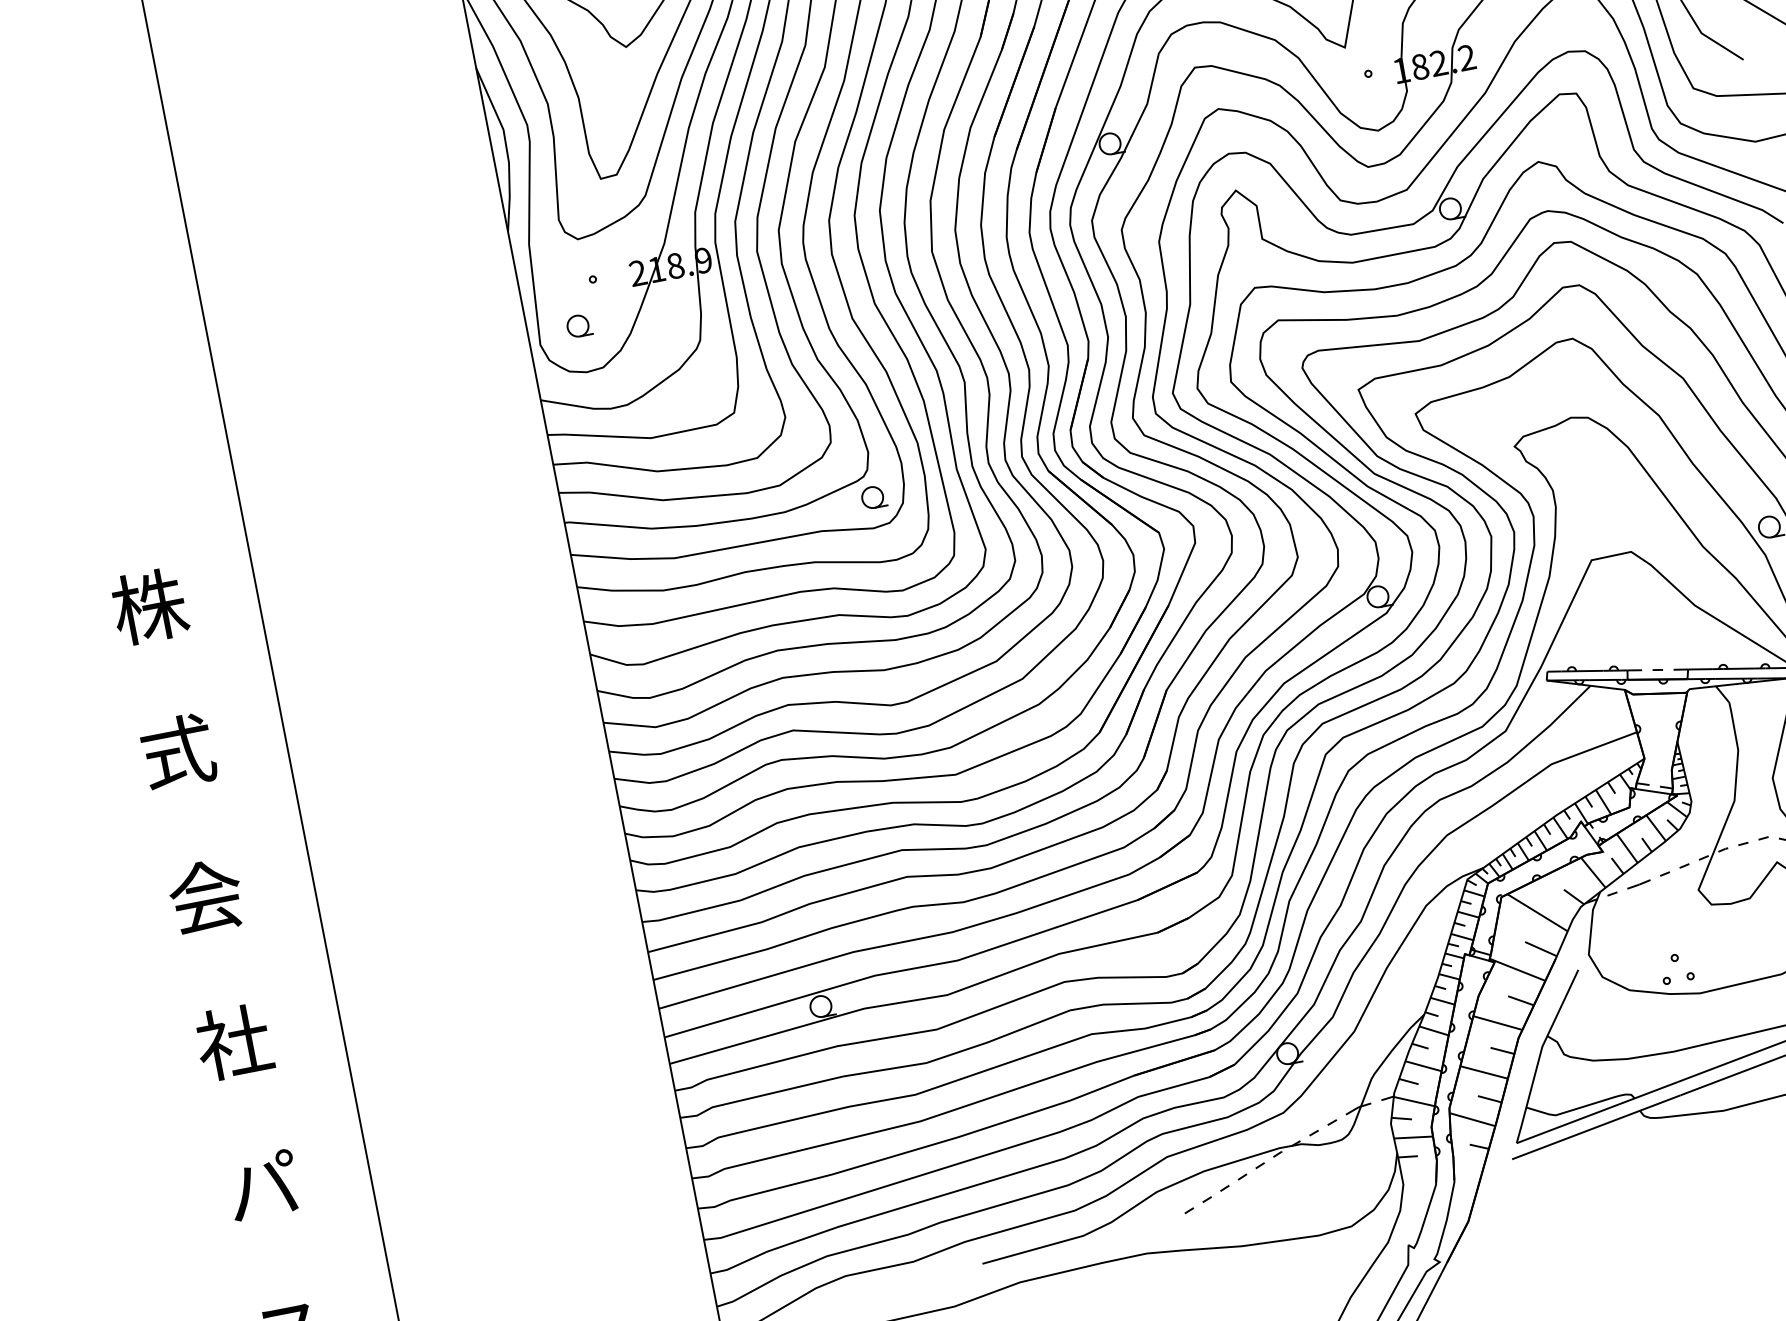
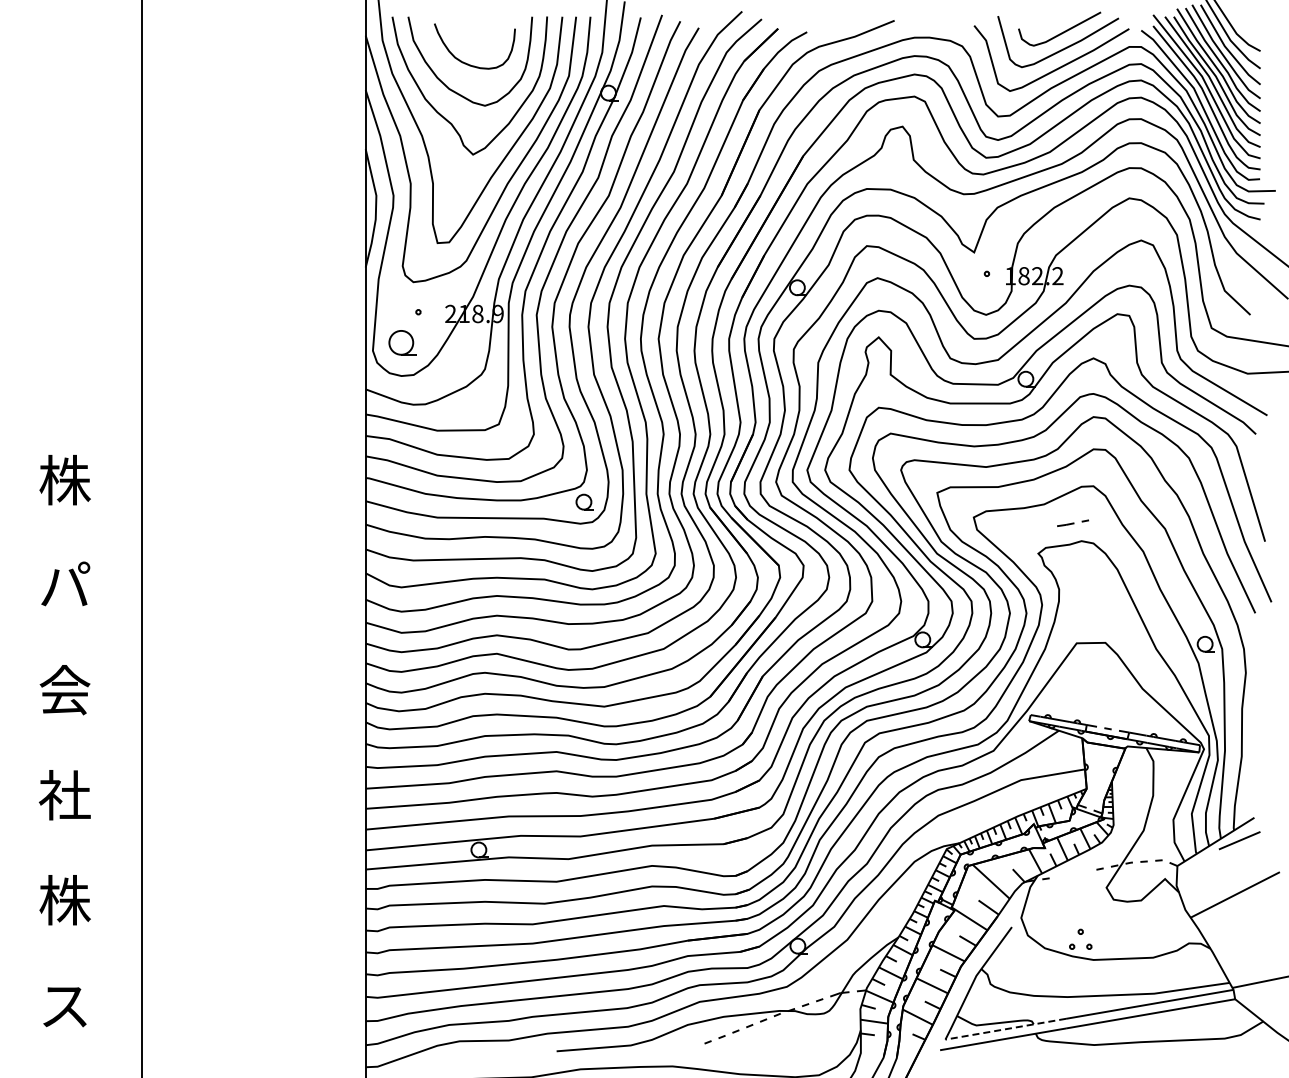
part: (579, 325) -> (402, 342), size x1.6
text: (178, 752) -> (65, 585), 式 -> パ
part: (1647, 879) -> (1072, 522), moved
line: (1596, 1113) -> (1005, 1029), solid -> dashed
text: (261, 1187) -> (64, 900), パ -> 株

